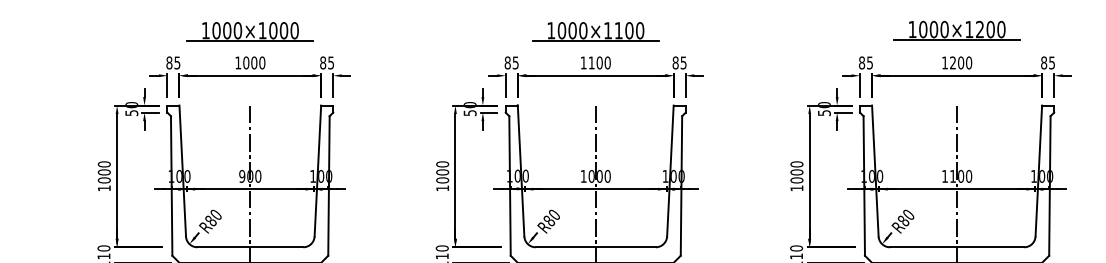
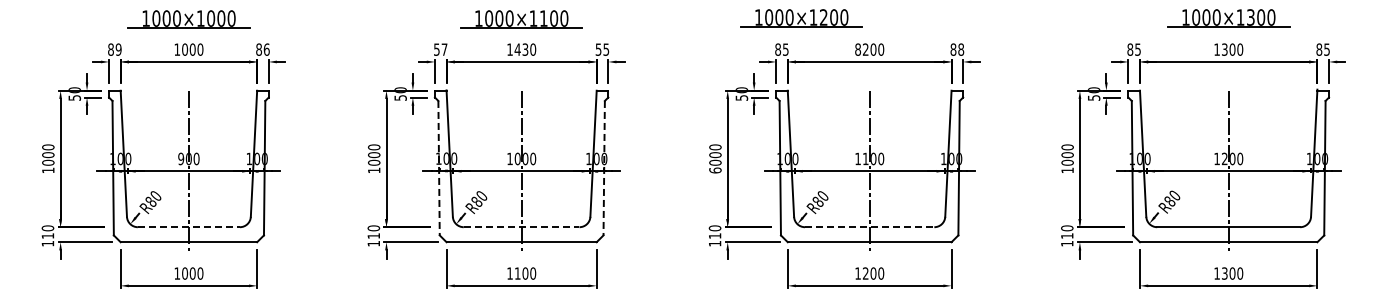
part: (956, 30) -> (801, 18), moved
text: (177, 62) -> (118, 49), 85 -> 89
text: (330, 62) -> (266, 49), 85 -> 86
text: (511, 62) -> (440, 49), 85 -> 57
text: (595, 62) -> (521, 49), 1100 -> 1430
text: (675, 62) -> (598, 49), 85 -> 55
text: (945, 62) -> (858, 49), 1200 -> 8200
text: (1052, 62) -> (961, 49), 85 -> 88
line: (510, 186) -> (439, 168), solid -> dashed
line: (681, 186) -> (604, 168), solid -> dashed
text: (797, 188) -> (715, 170), 1000 -> 6000
line: (250, 247) -> (189, 227), solid -> dashed
line: (595, 247) -> (521, 227), solid -> dashed
line: (956, 247) -> (869, 227), solid -> dashed

